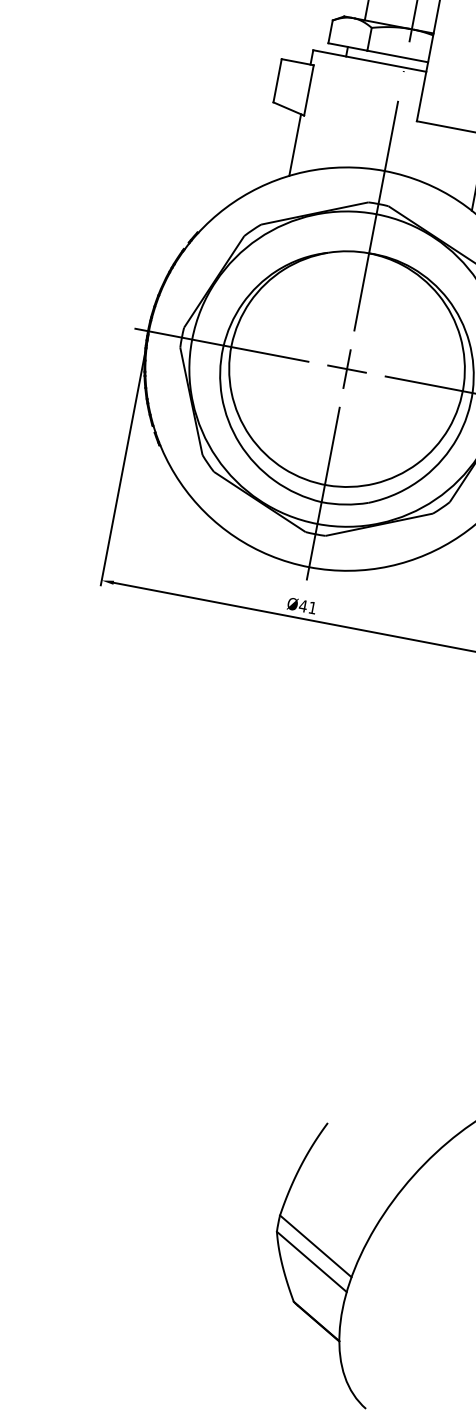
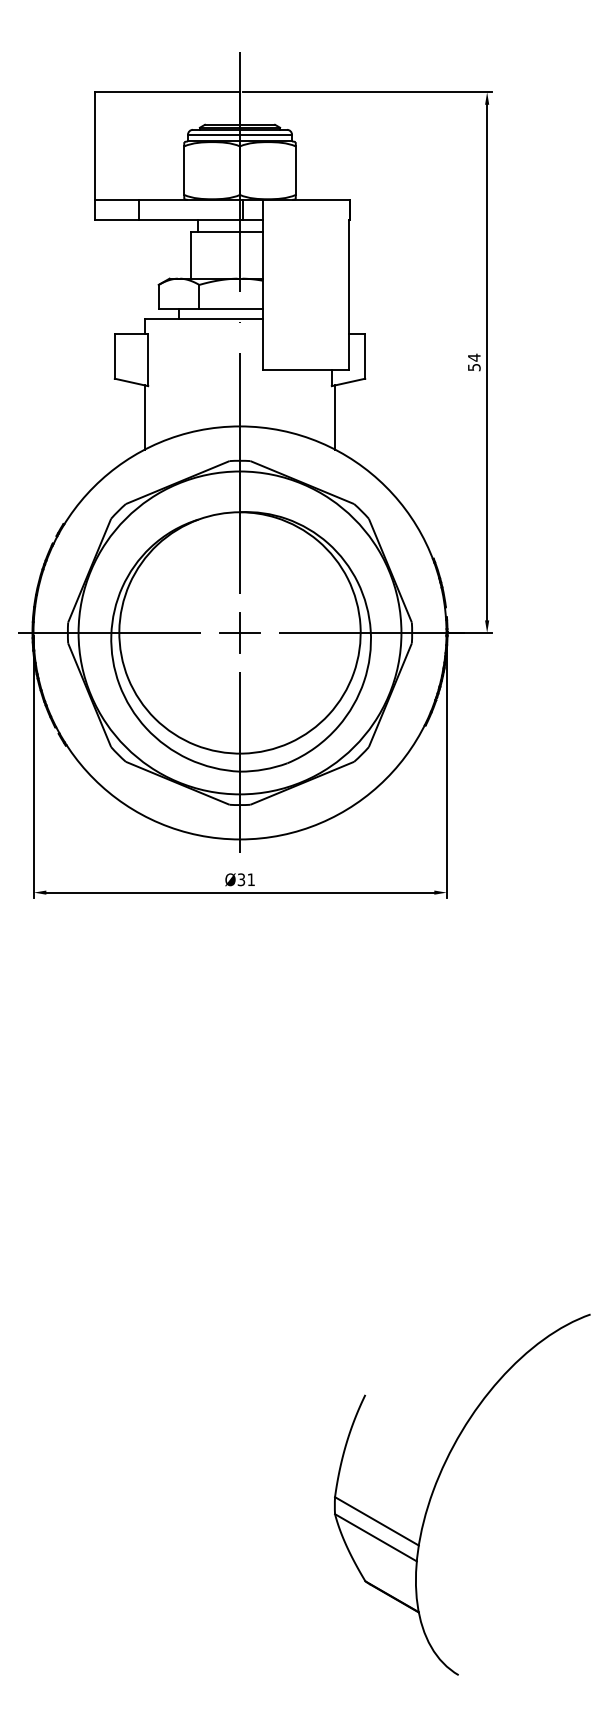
text: (303, 605) -> (241, 879), Ø41 -> Ø31

